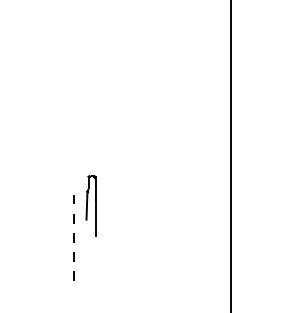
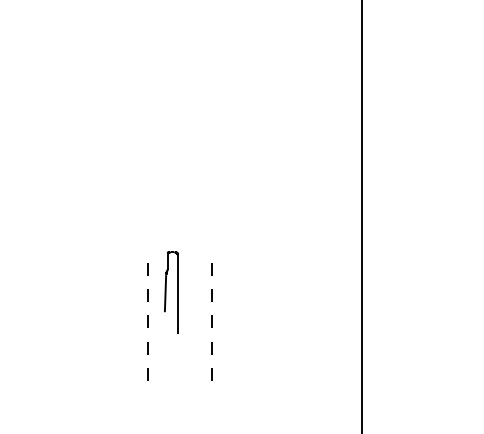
part: (91, 206) -> (171, 292), moved
line: (120, 237) -> (211, 321), added

